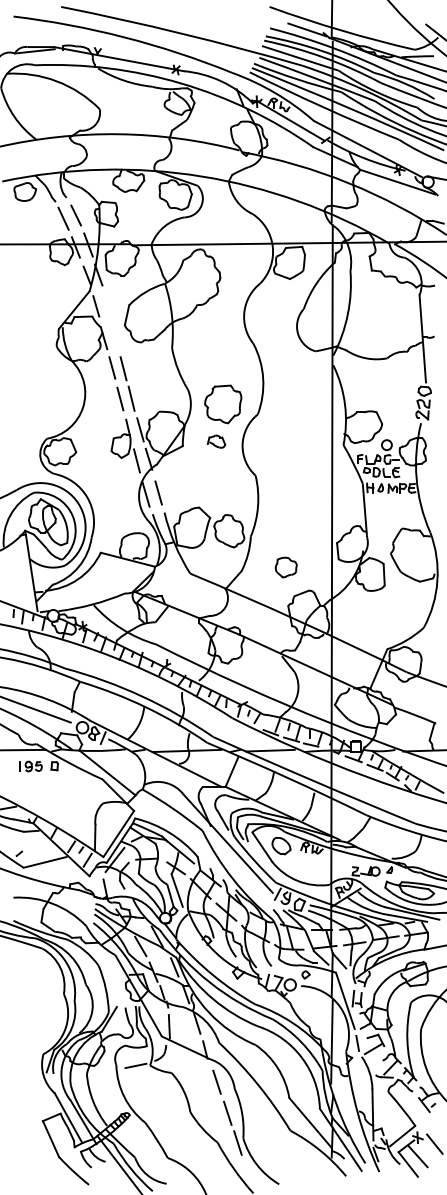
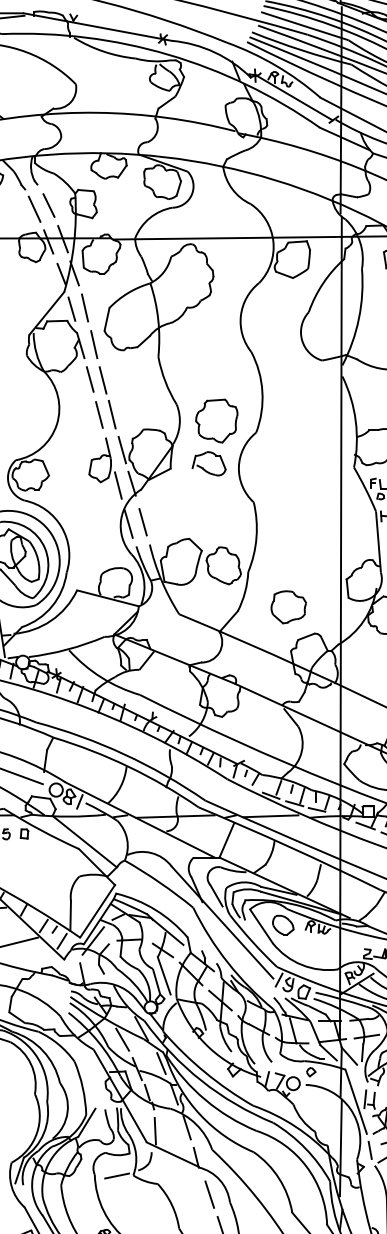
line: (107, 305) -> (84, 308), added
line: (115, 337) -> (93, 344), added
part: (216, 441) -> (209, 463), size x1.67
part: (286, 567) -> (288, 607), size x1.43

